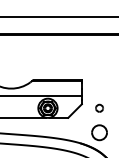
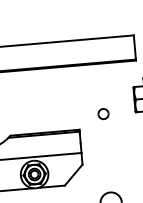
part: (99, 107) -> (103, 112), moved

